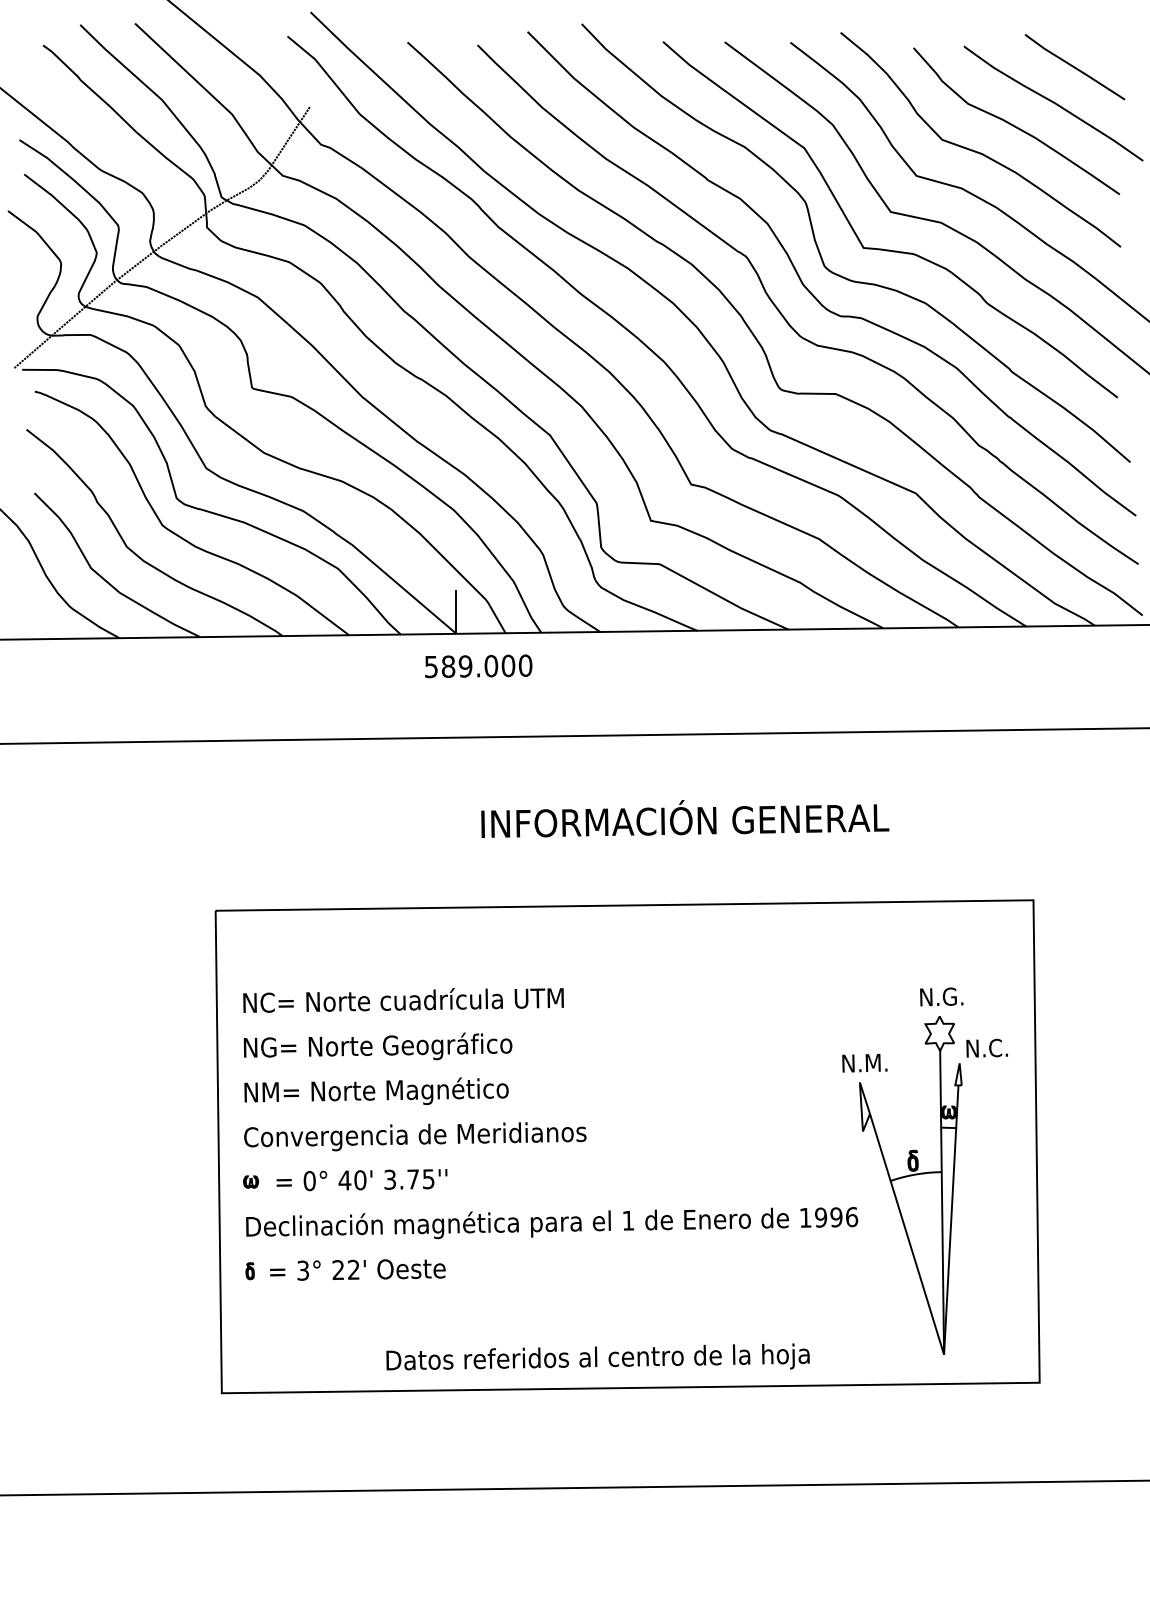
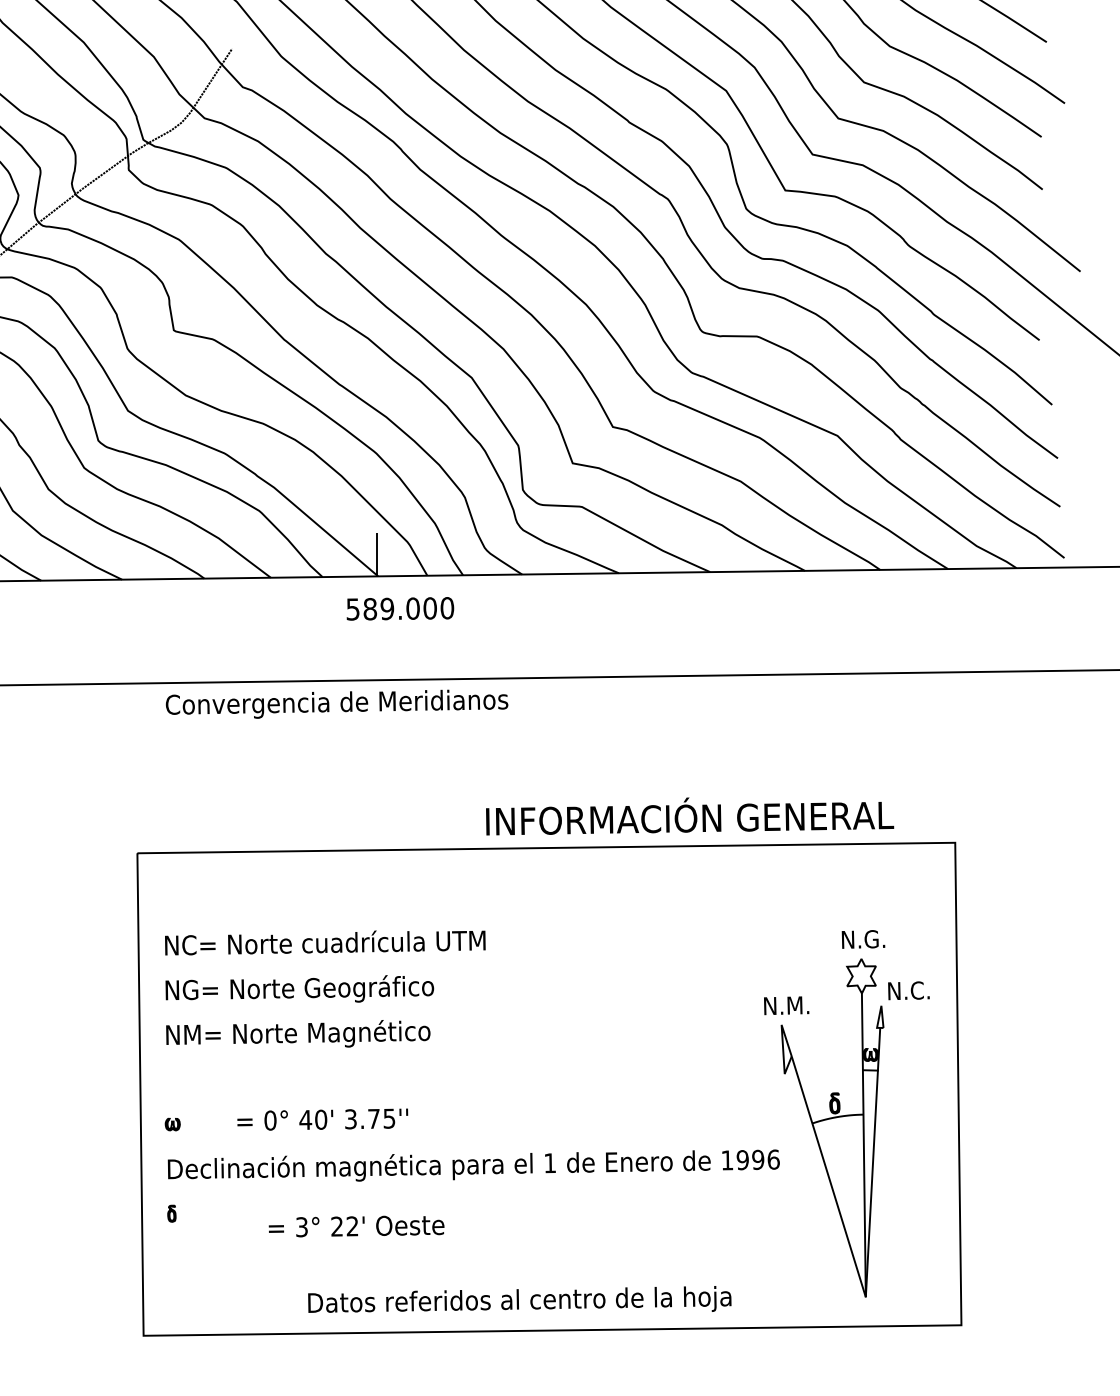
text: (685, 818) -> (690, 816), moved
text: (415, 1136) -> (337, 704), moved
text: (361, 1180) -> (322, 1120), moved
text: (357, 1269) -> (356, 1226), moved

